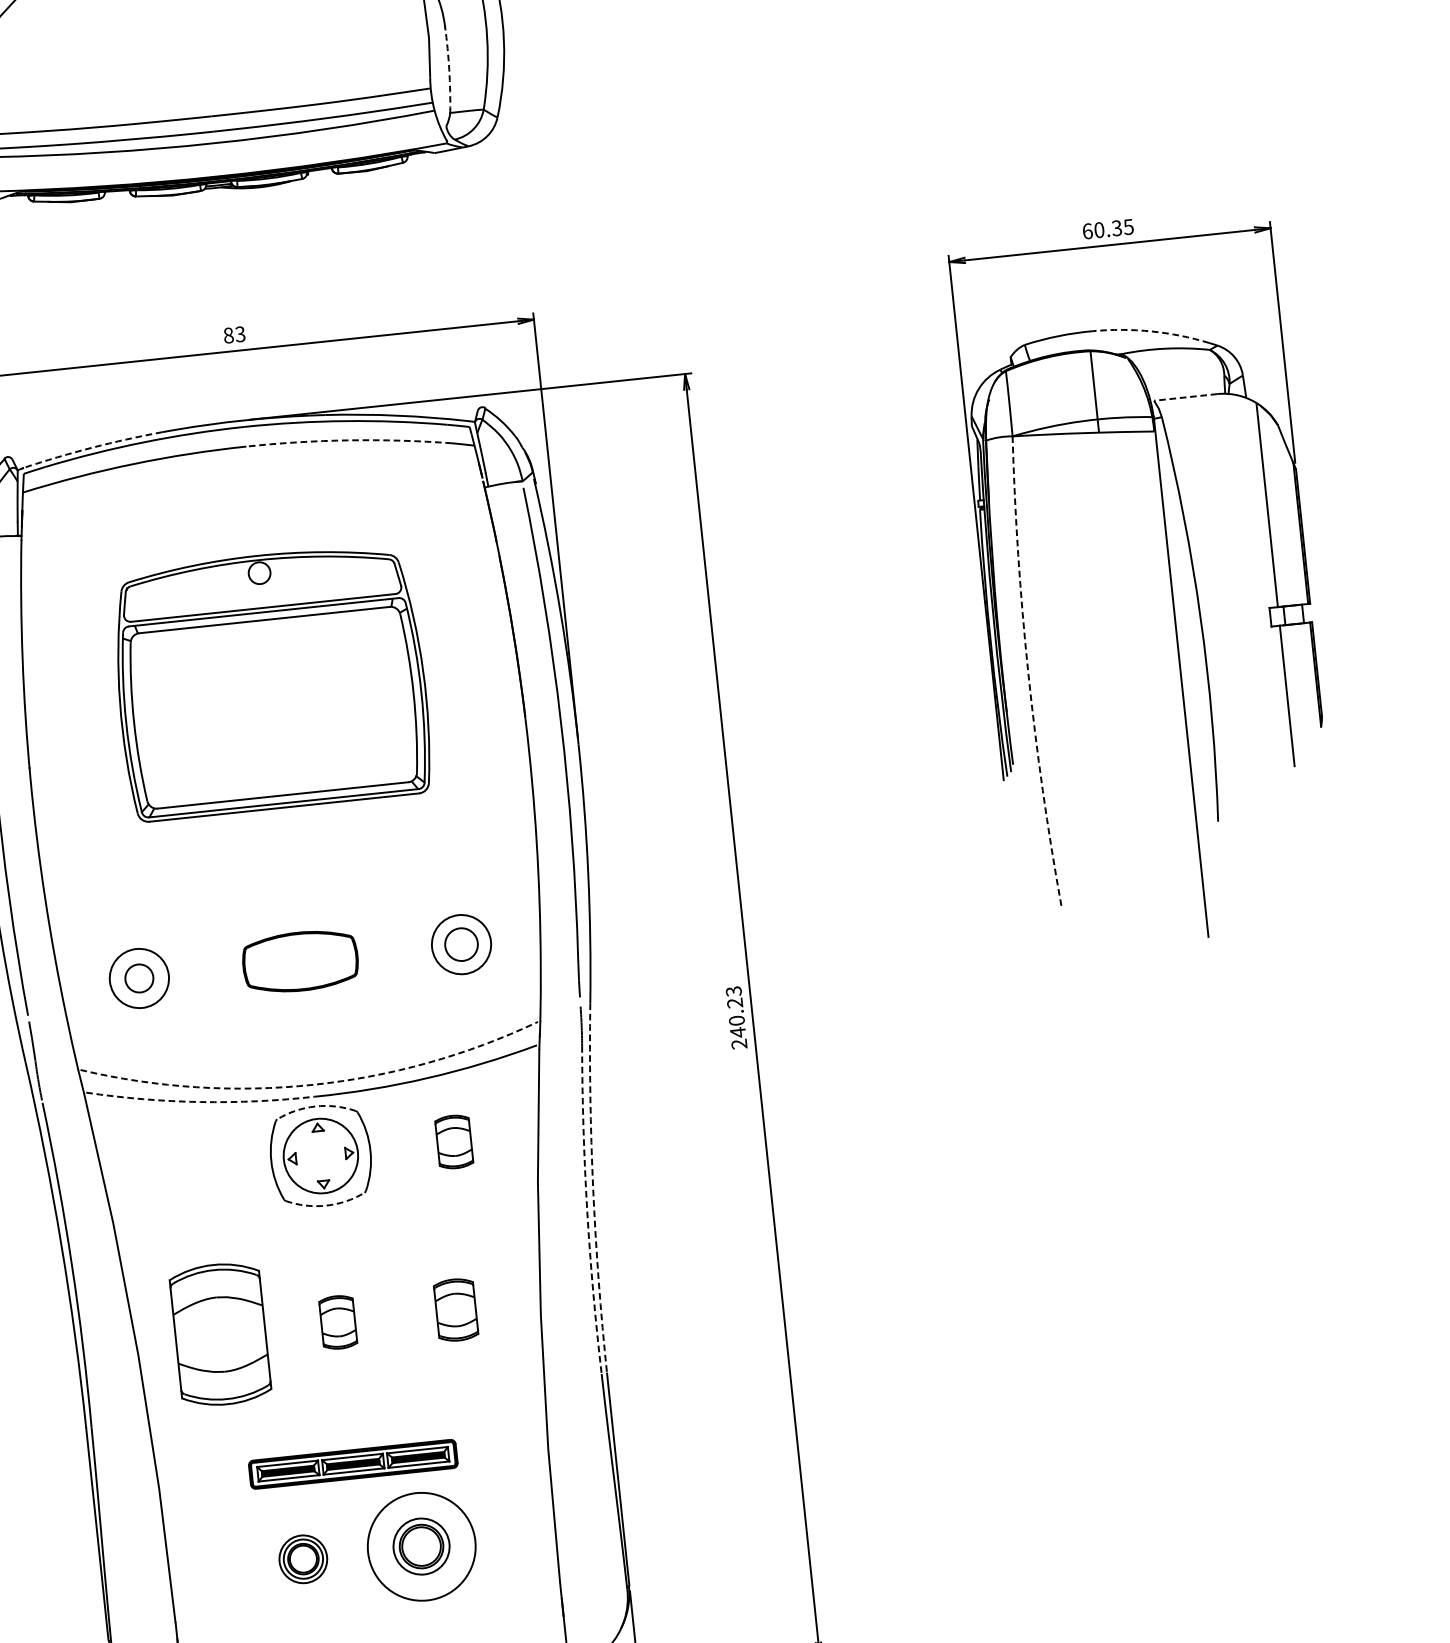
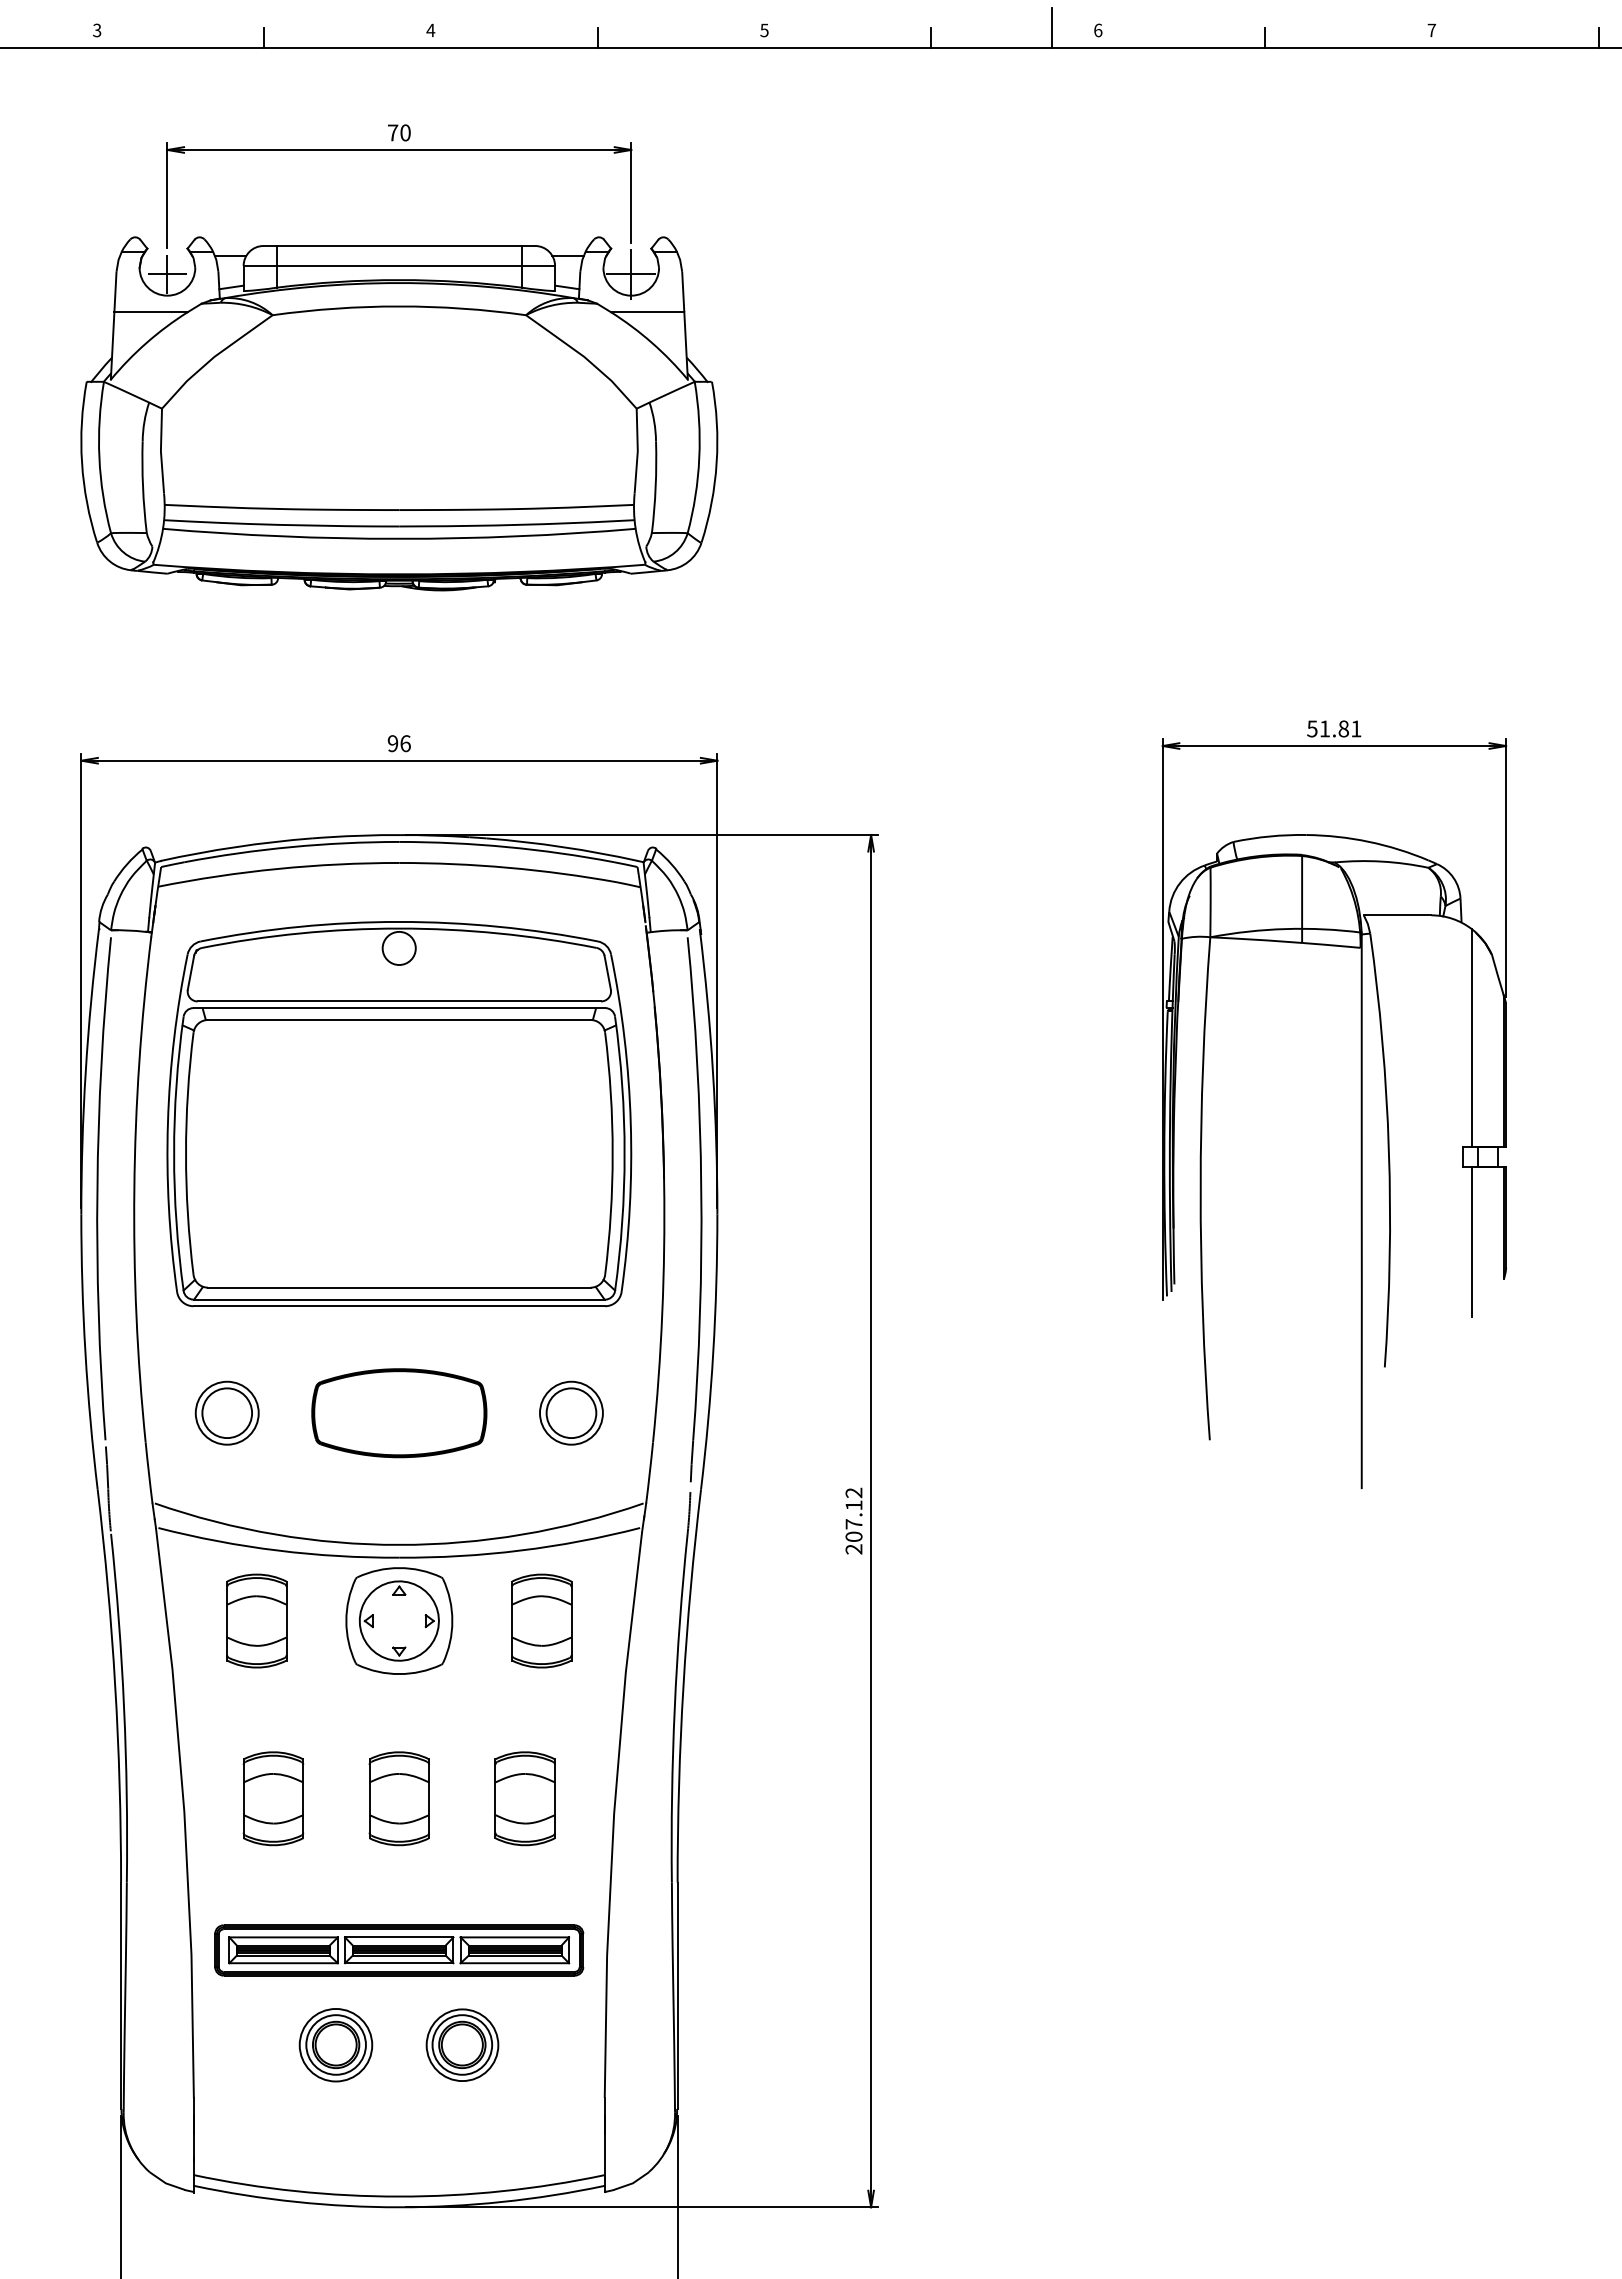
arc: (449, 70) -> (655, 487), dashed -> solid
text: (1108, 228) -> (1334, 728), 60.35 -> 51.81
arc: (1151, 331) -> (1368, 841), dashed -> solid
text: (233, 334) -> (398, 743), 83 -> 96
line: (1185, 397) -> (1397, 915), dashed -> solid
arc: (348, 440) -> (508, 867), dashed -> solid
arc: (92, 448) -> (236, 847), dashed -> solid
arc: (1028, 672) -> (1200, 1188), dashed -> solid
part: (271, 681) -> (399, 1114), size x1.43
circle: (461, 944) -> (571, 1413), size x1.43
part: (300, 961) -> (399, 1413), size x1.43
circle: (139, 978) -> (227, 1413), size x1.67
text: (735, 1011) -> (853, 1514), 240.23 -> 207.12
arc: (313, 1084) -> (399, 1544), dashed -> solid
arc: (199, 1102) -> (277, 1550), dashed -> solid
arc: (315, 1106) -> (399, 1568), dashed -> solid
part: (453, 1141) -> (541, 1620), size x1.67
part: (187, 1169) -> (256, 1620), added
arc: (593, 1188) -> (683, 1685), dashed -> solid
arc: (326, 1206) -> (399, 1674), dashed -> solid
arc: (587, 1210) -> (674, 1708), dashed -> solid
part: (455, 1309) -> (524, 1798), size x1.43
part: (337, 1322) -> (398, 1798), size x1.67
part: (220, 1334) -> (273, 1798), size x0.62
part: (353, 1464) -> (399, 1950), size x1.67
circle: (421, 1547) -> (462, 2045), size x0.62
part: (302, 1559) -> (335, 2045), size x1.43

